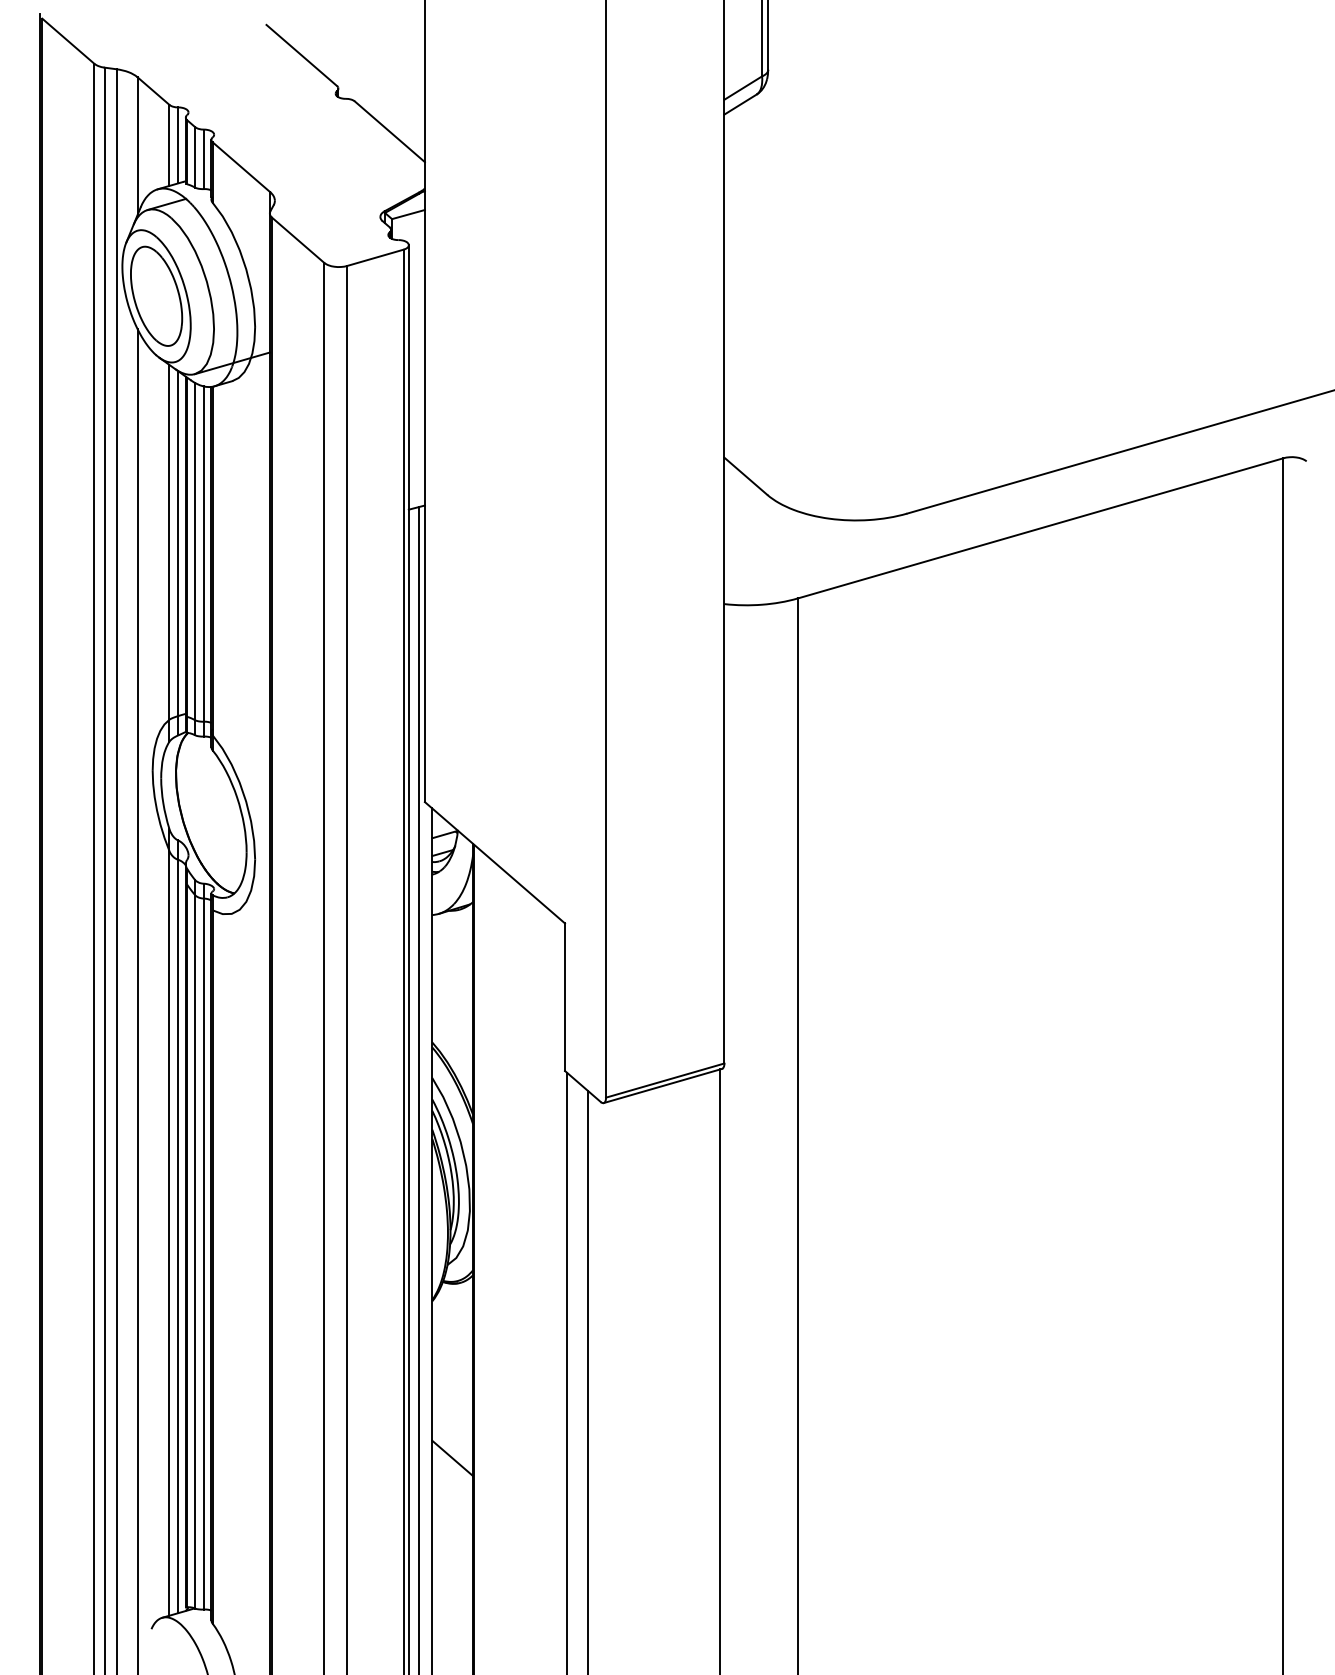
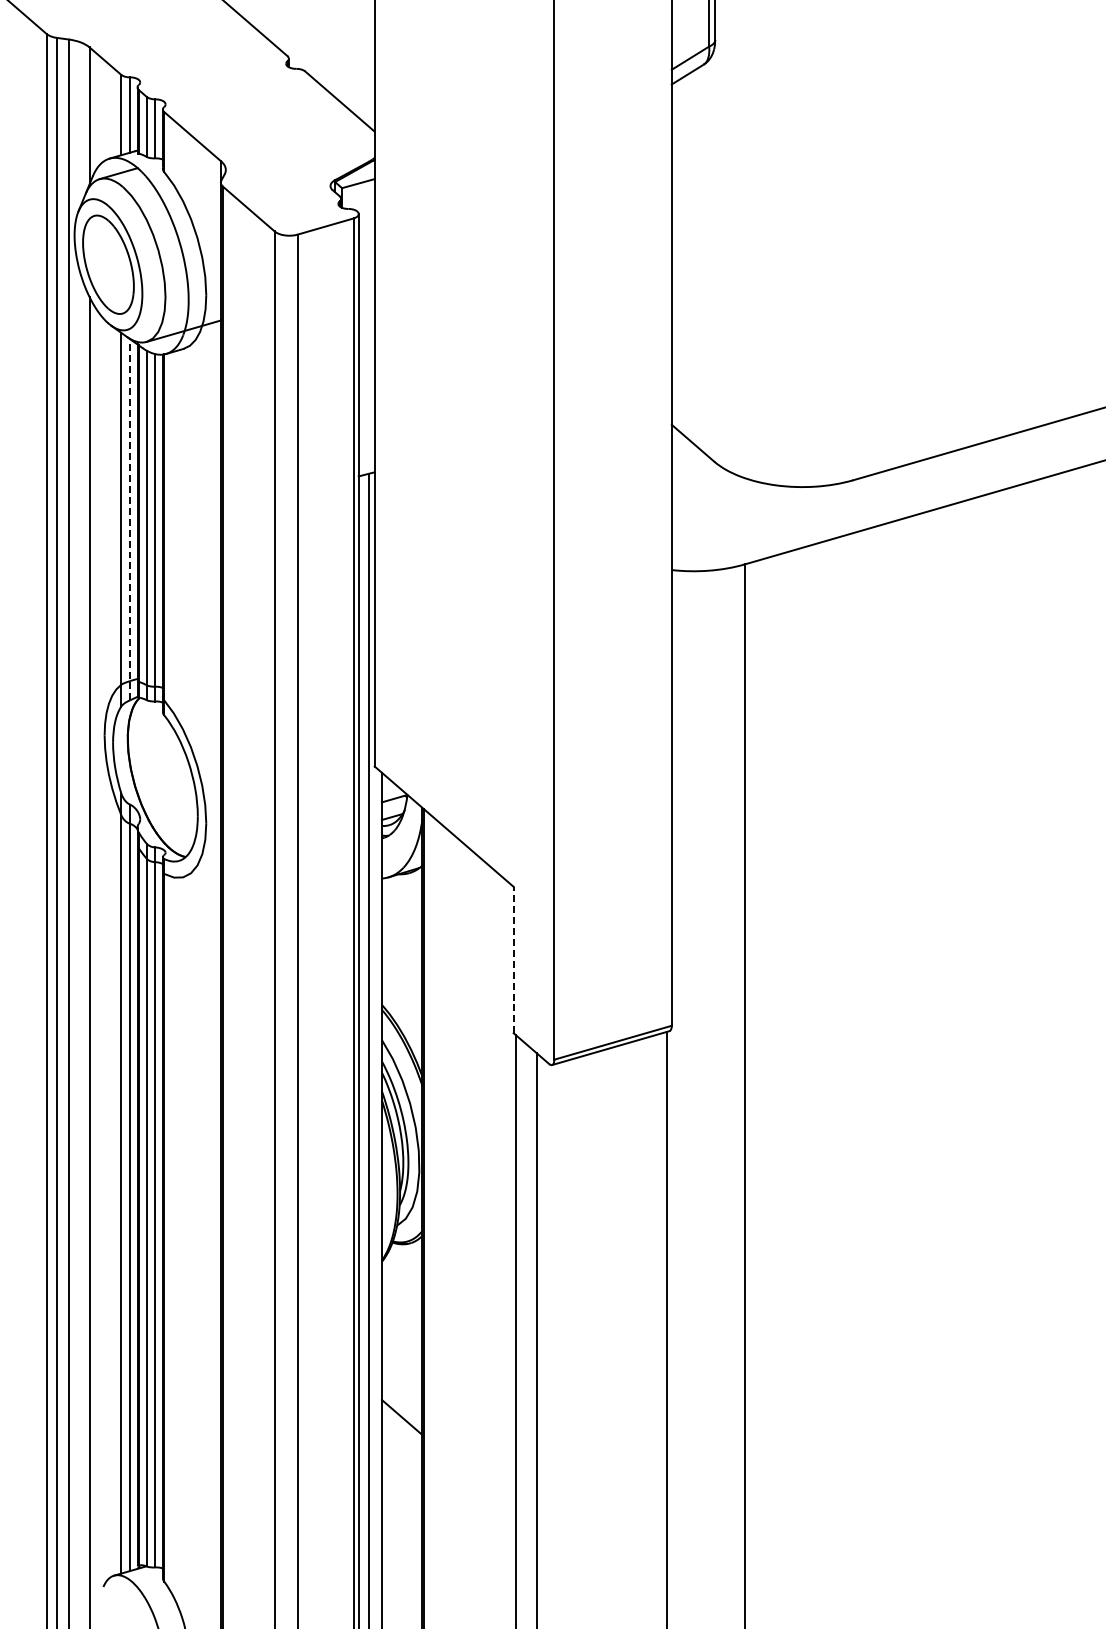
line: (178, 552) -> (130, 518), solid -> dashed
line: (565, 997) -> (514, 960), solid -> dashed

